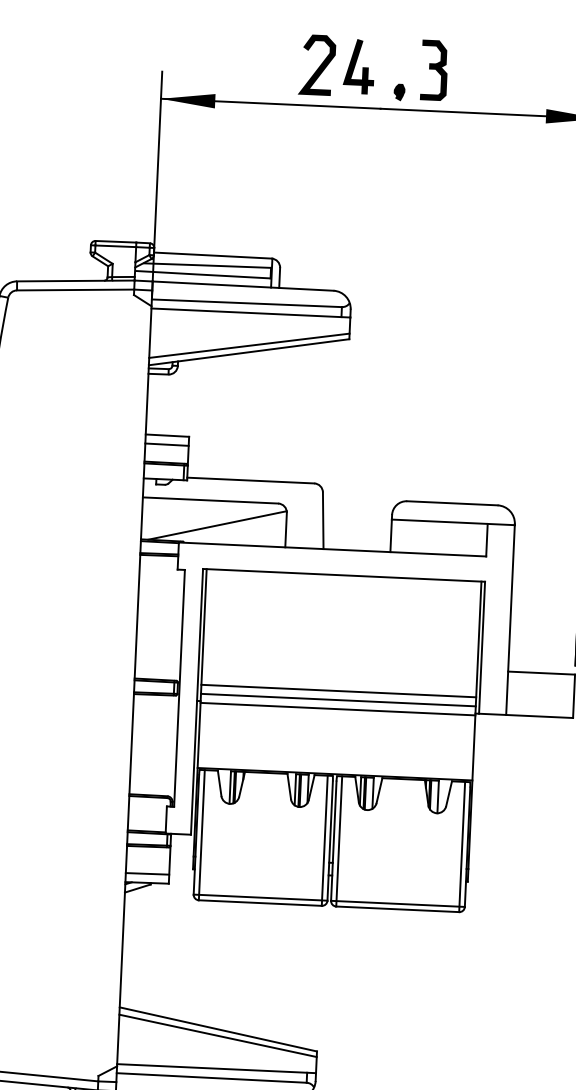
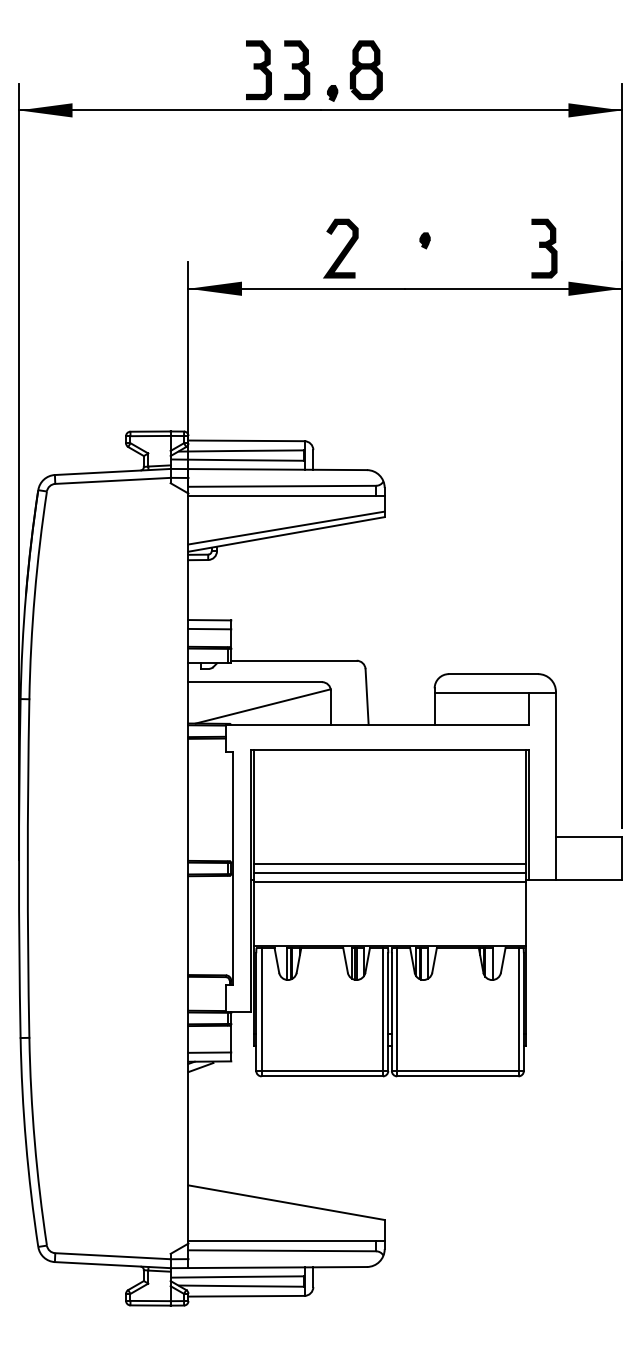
part: (359, 65) -> (382, 247), removed
part: (434, 70) -> (544, 248), moved
part: (398, 92) -> (424, 240), moved
line: (218, 1035) -> (286, 1208), removed

